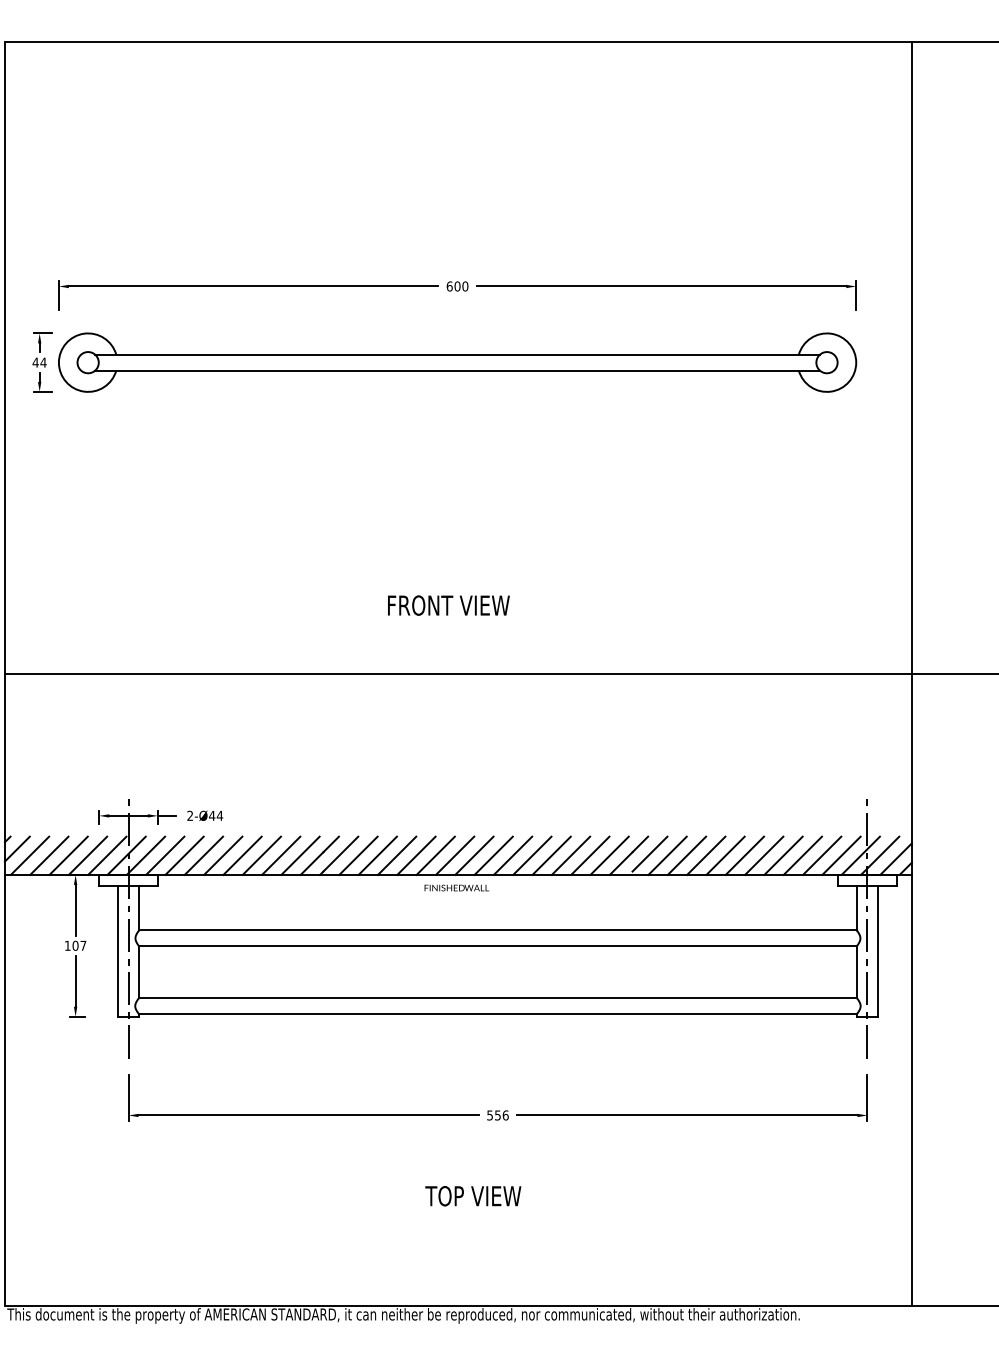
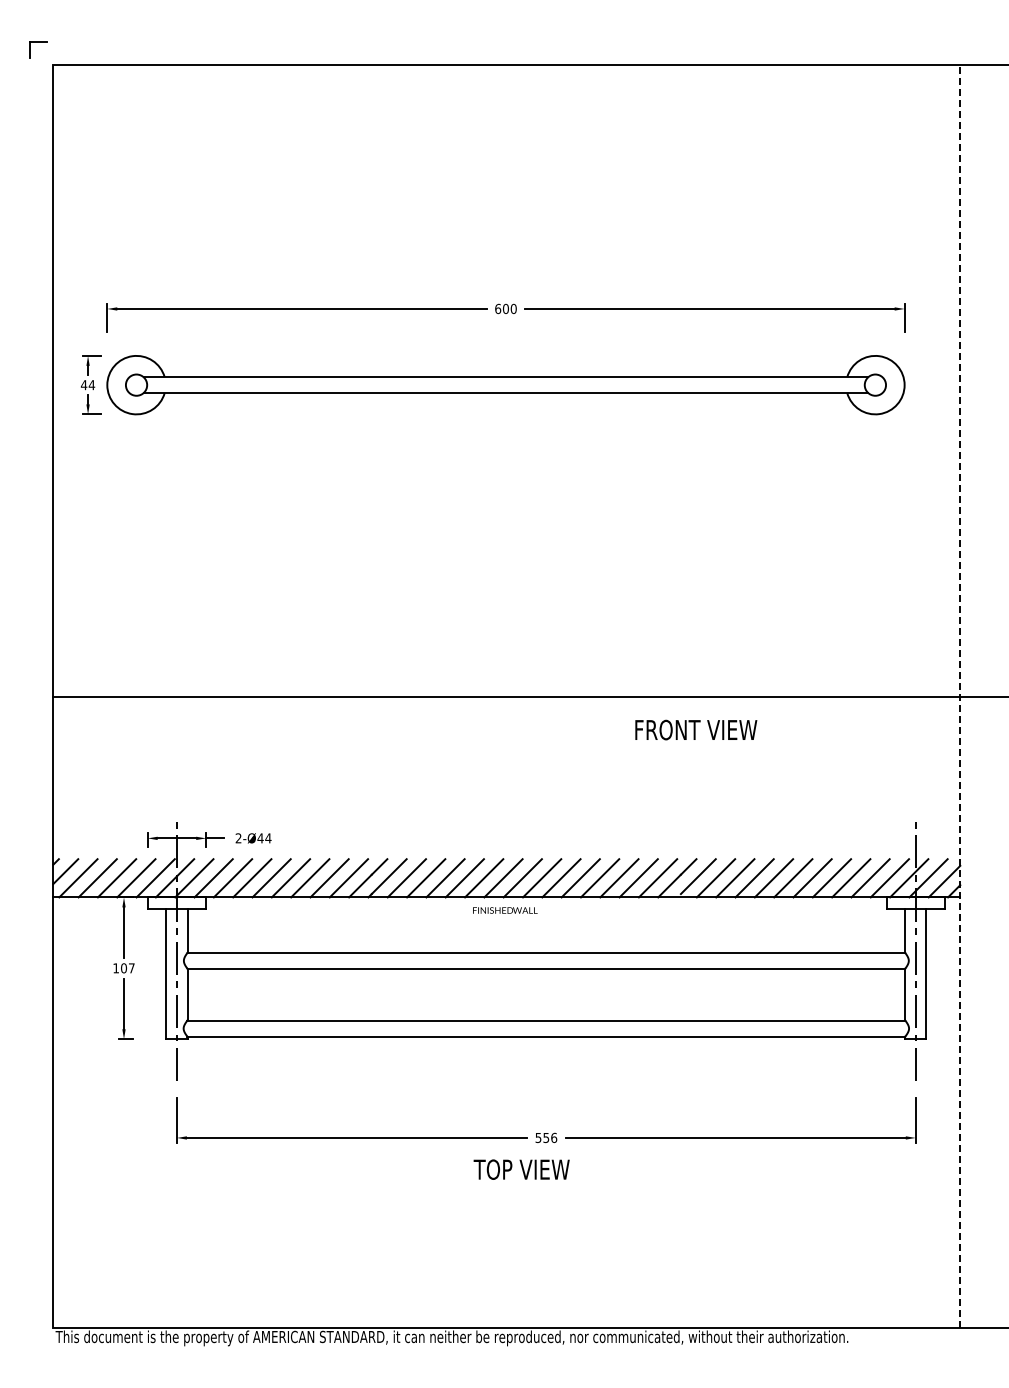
text: (449, 605) -> (696, 729), moved
line: (912, 674) -> (960, 696), solid -> dashed
text: (473, 1196) -> (521, 1169), moved

